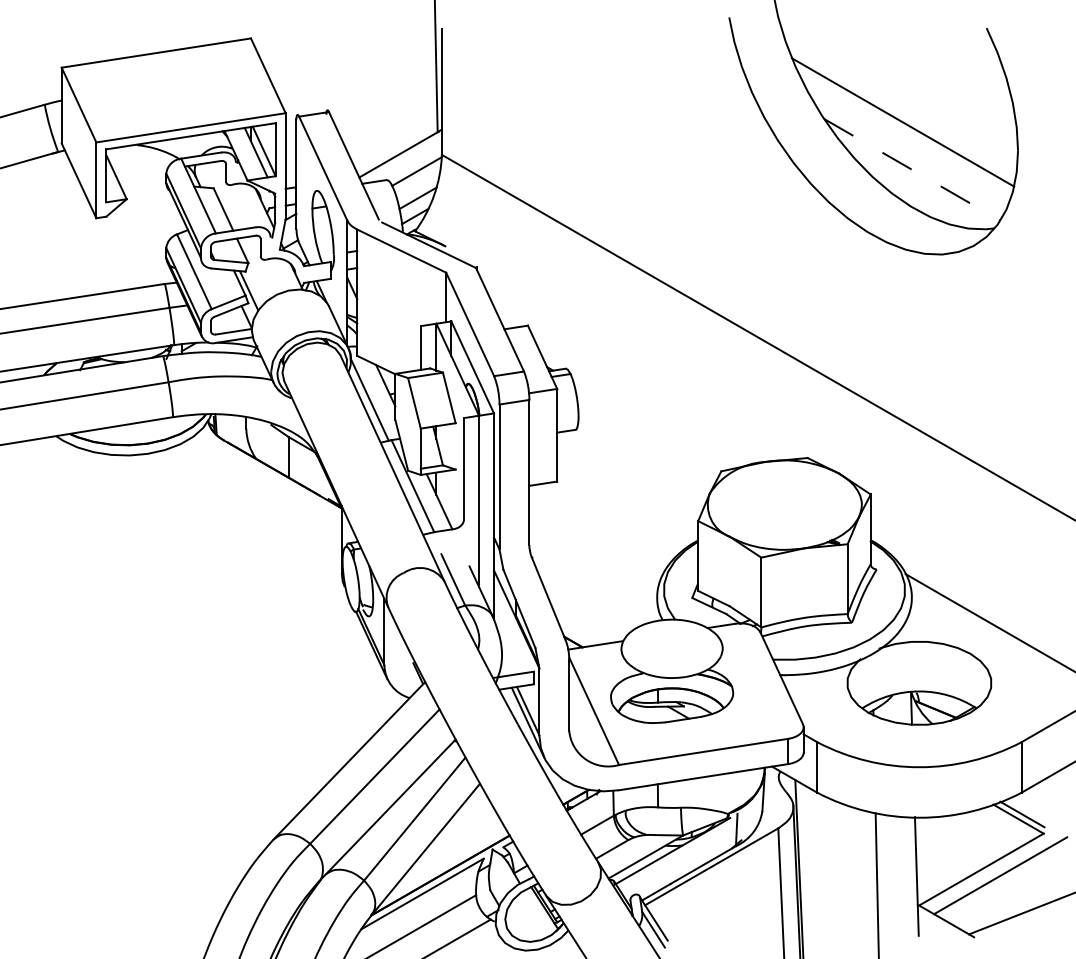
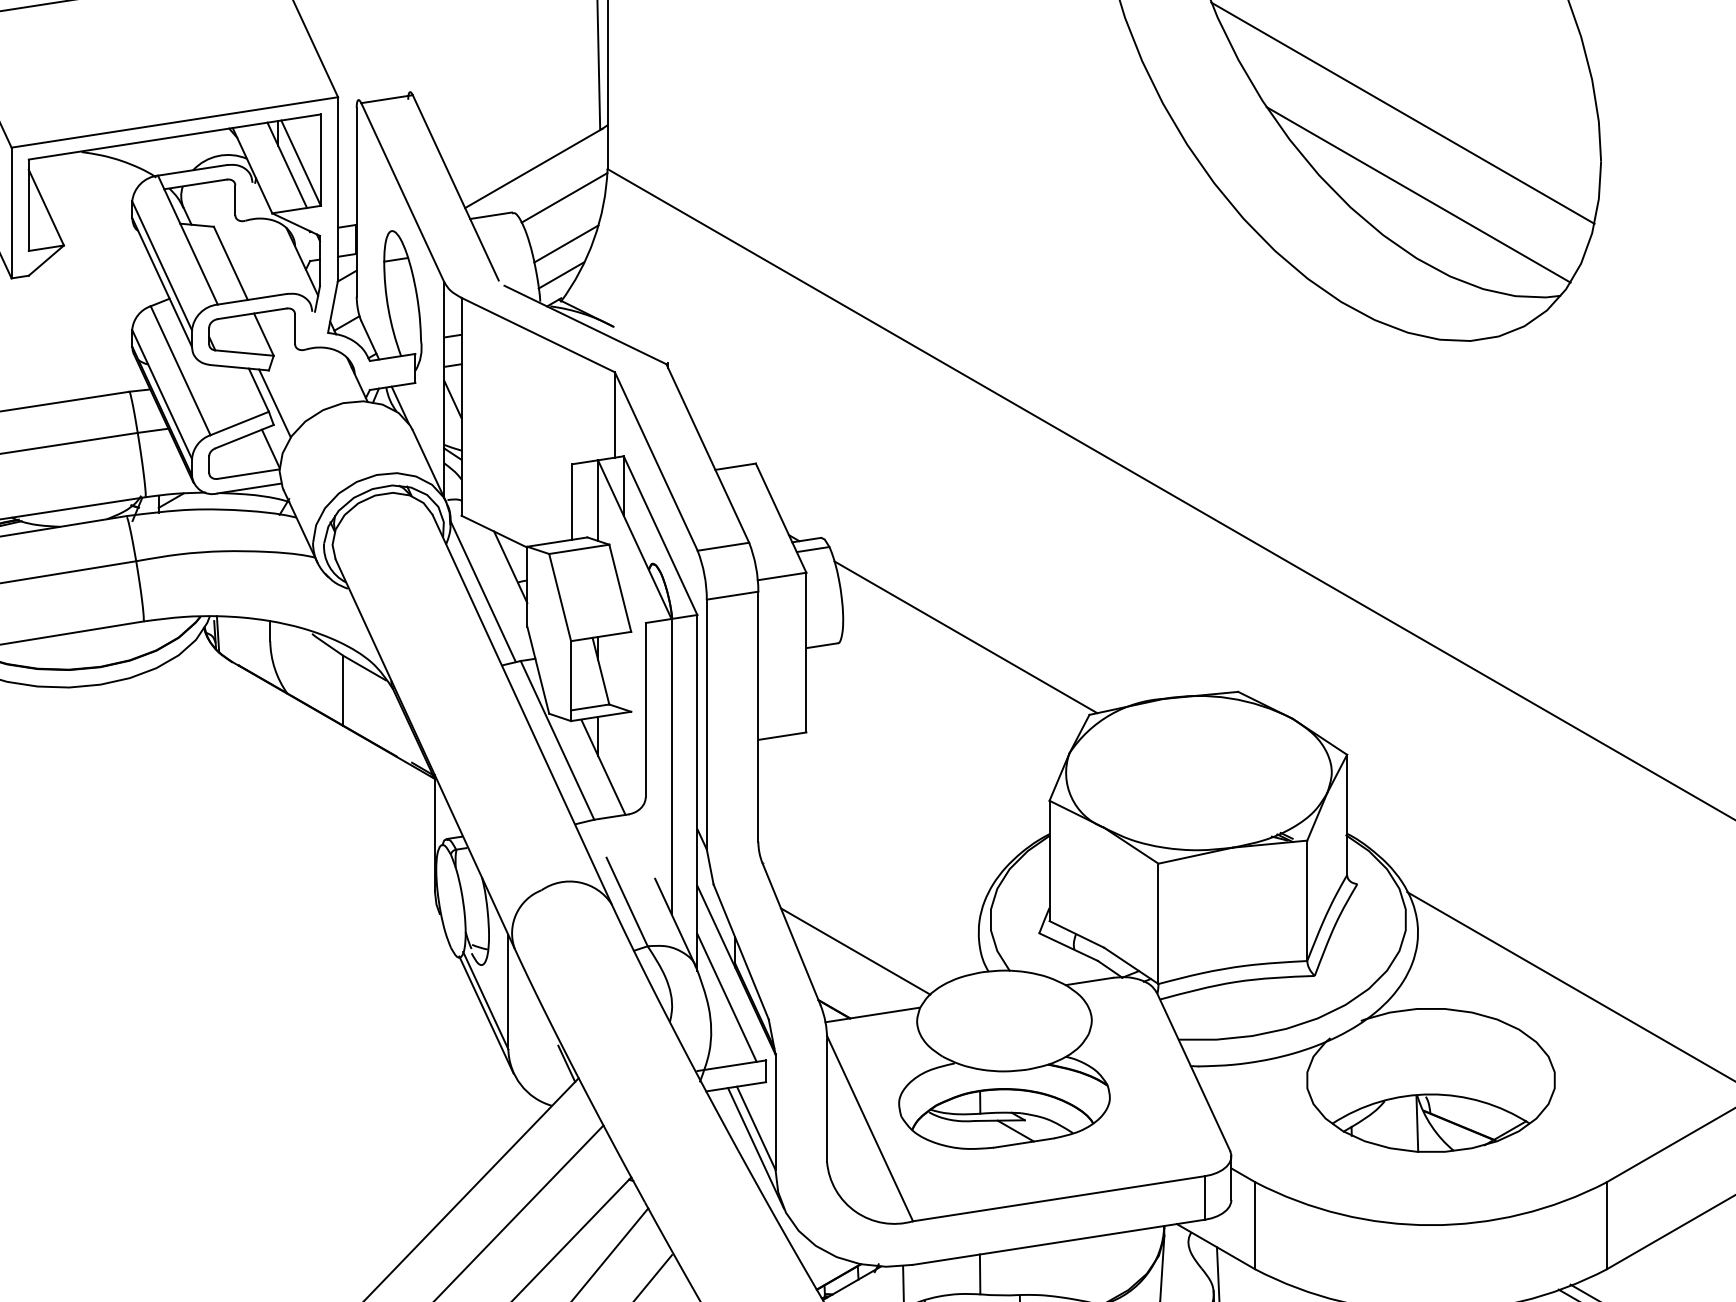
line: (912, 169) -> (1419, 194), dashed -> solid
line: (649, 426) -> (965, 637), added
line: (585, 608) -> (855, 951), added
line: (511, 635) -> (727, 997), added

